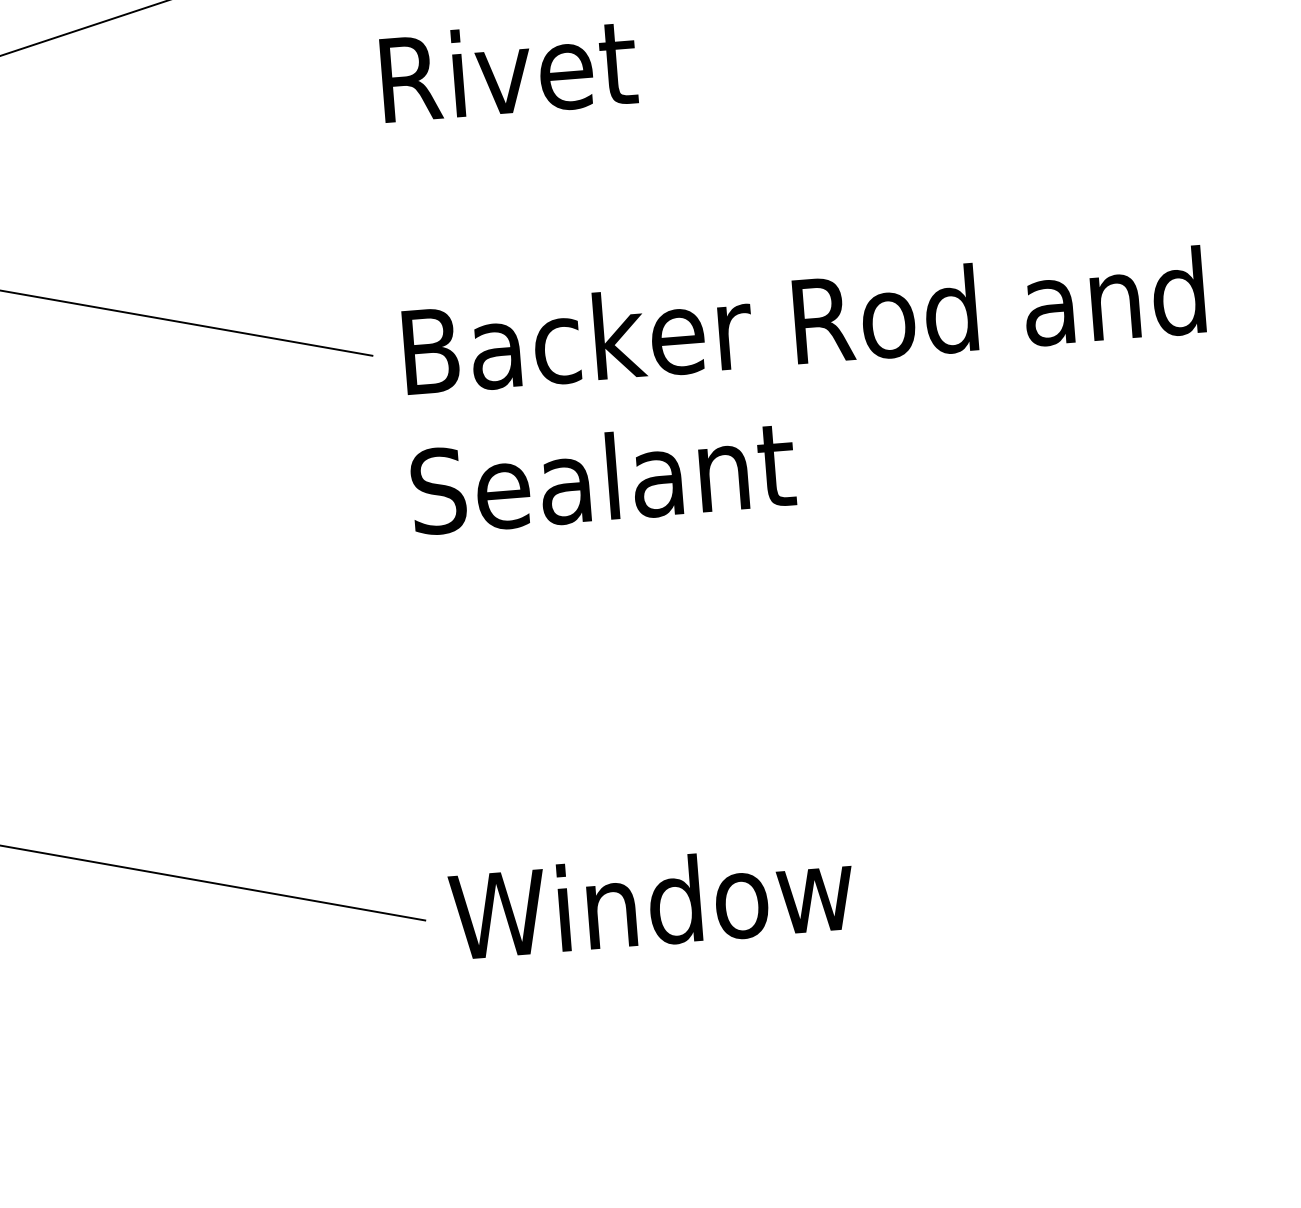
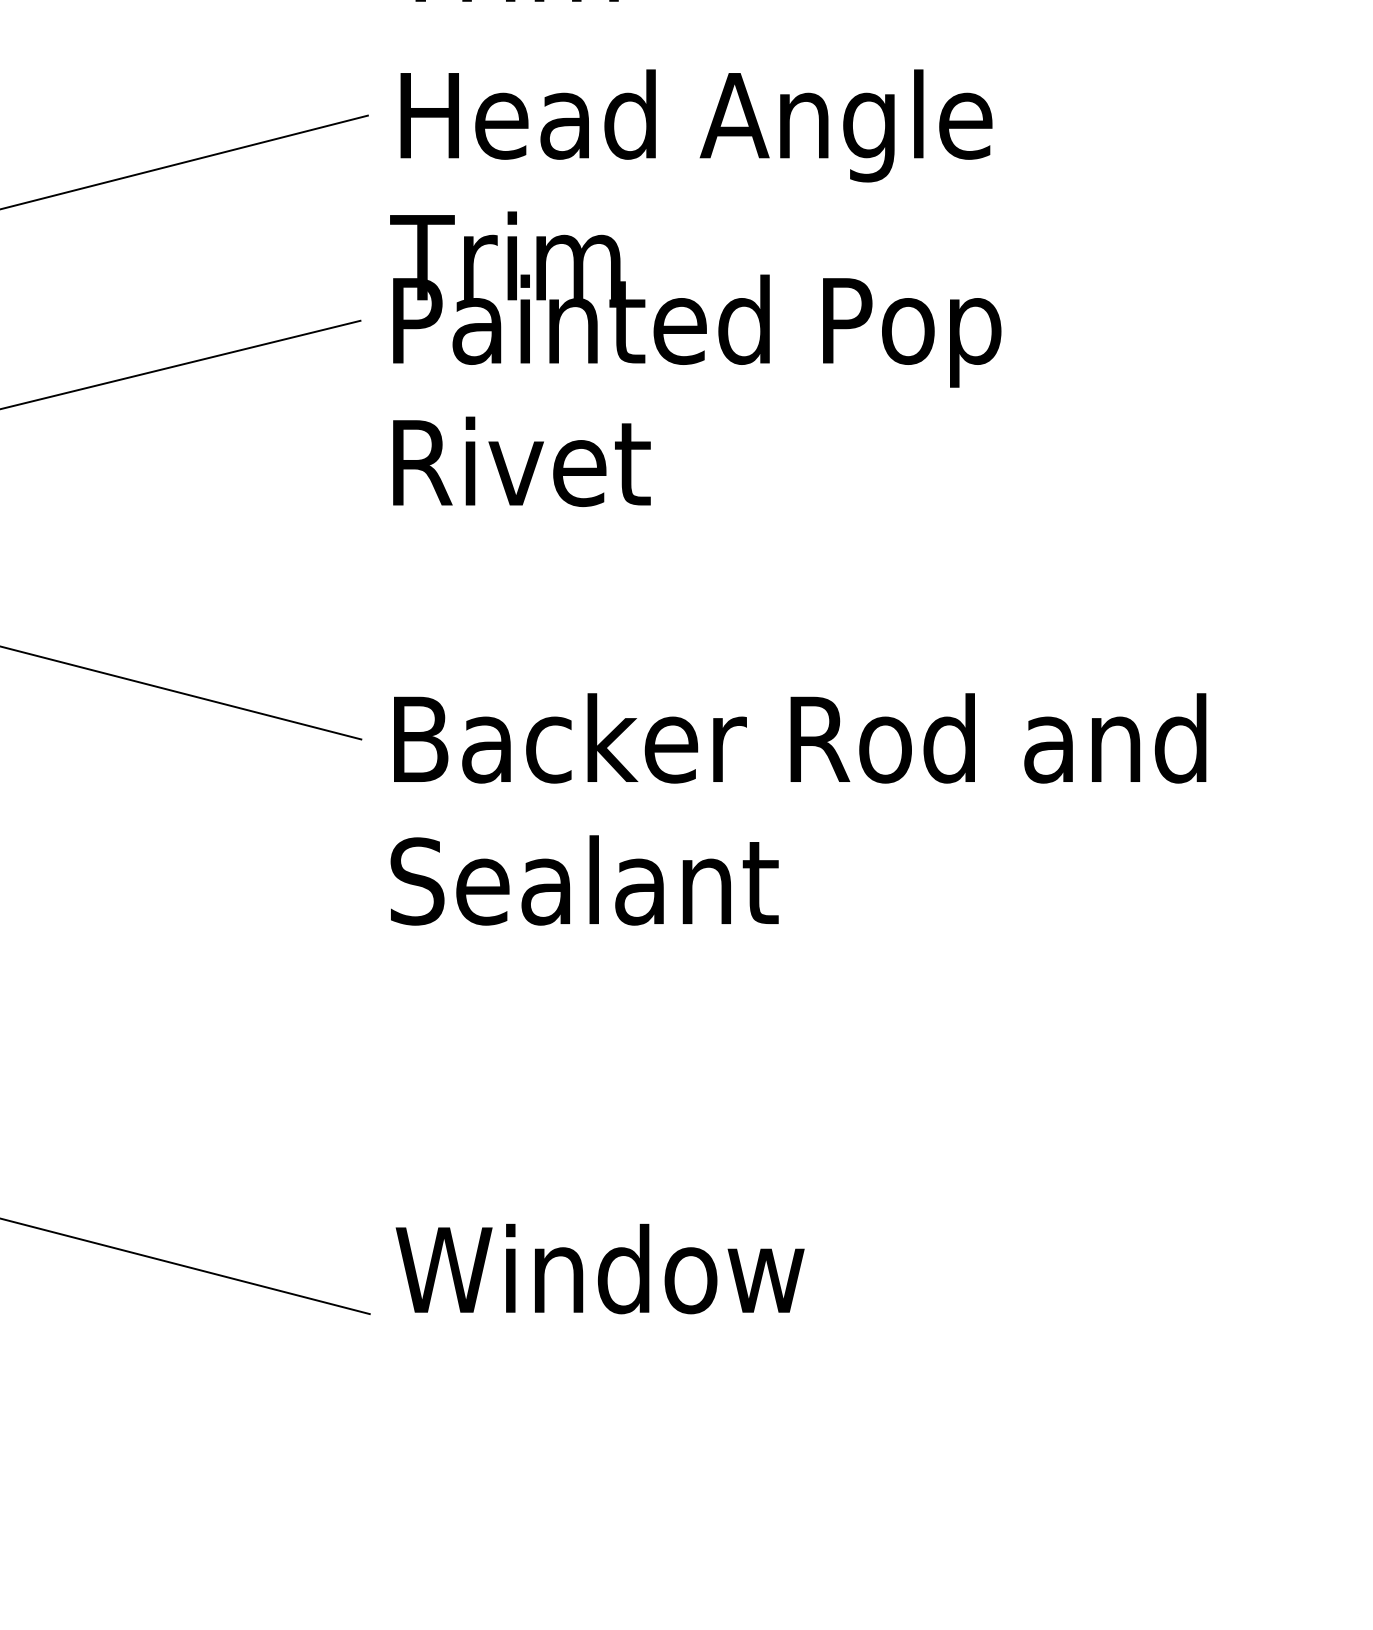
text: (651, 902) -> (599, 1269), moved

